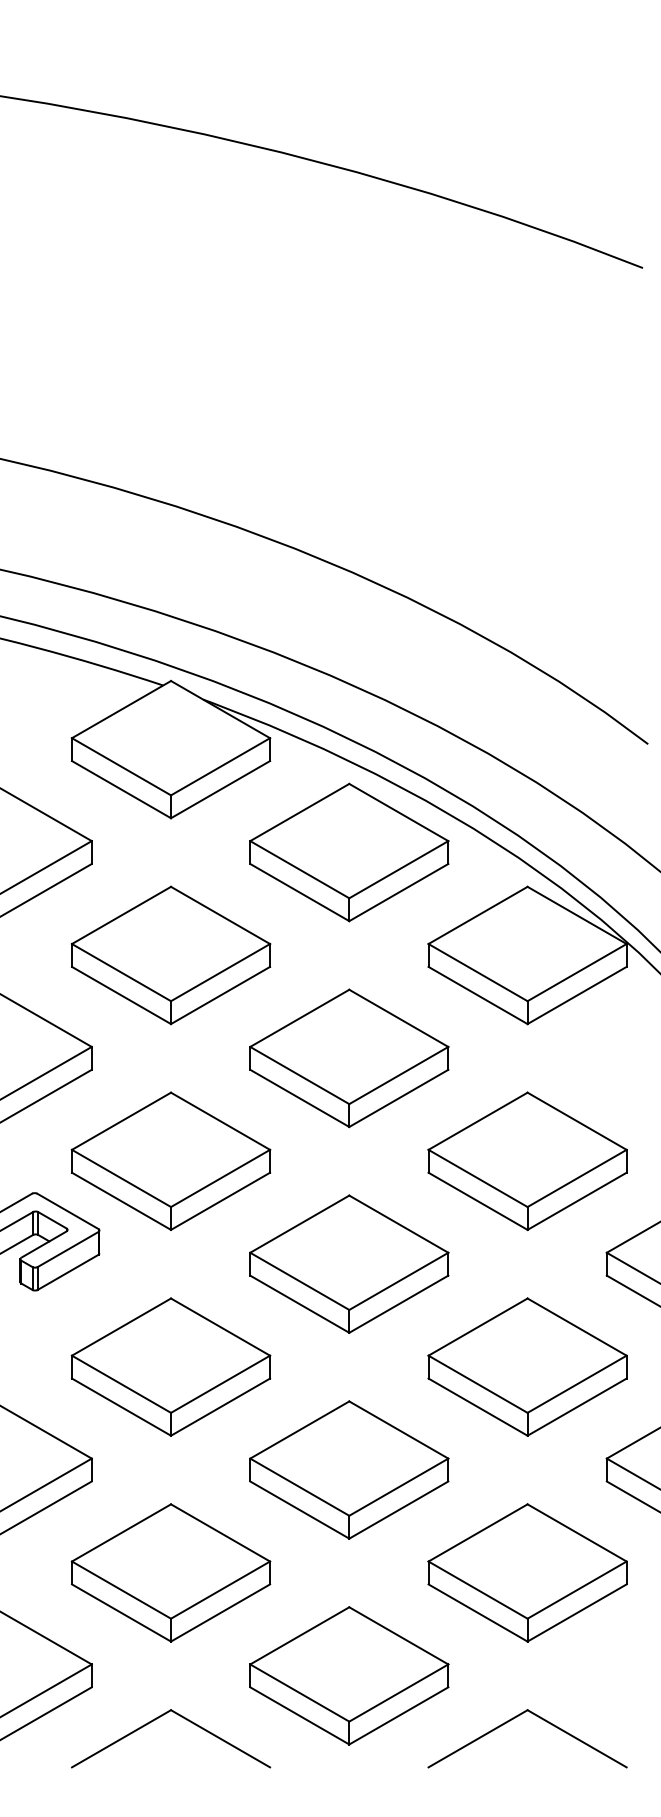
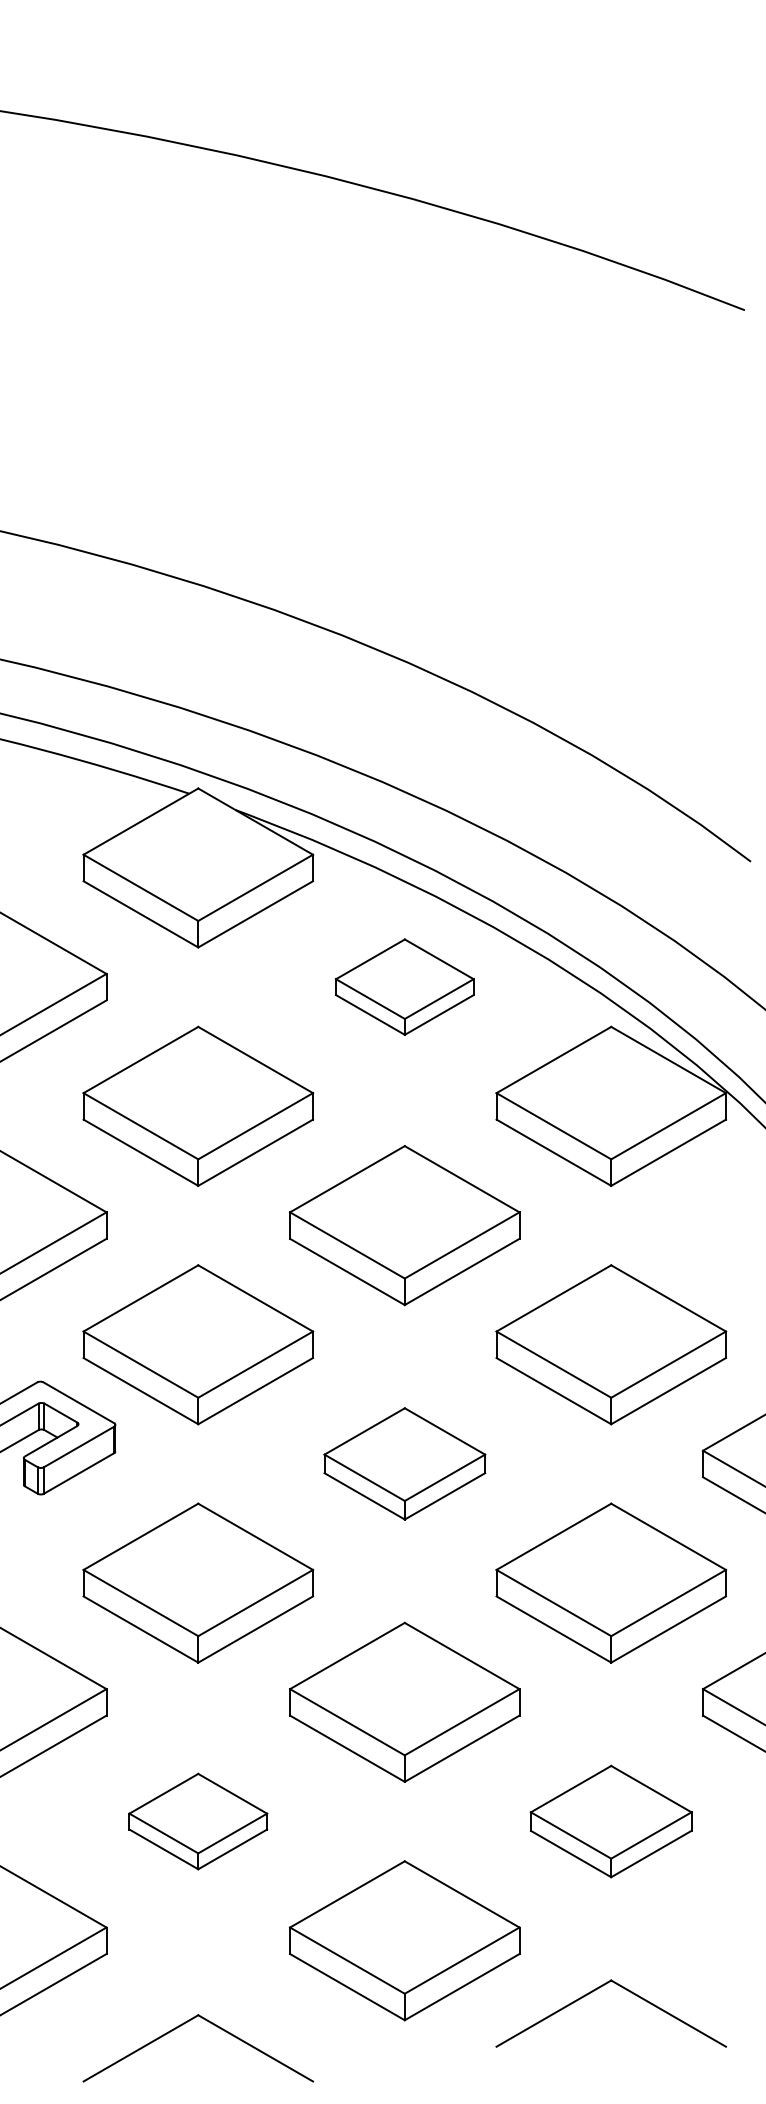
part: (349, 852) -> (405, 987), size x0.6
part: (349, 1263) -> (405, 1463), size x0.7
part: (170, 1572) -> (197, 1821), size x0.6
part: (527, 1572) -> (611, 1821), size x0.7
part: (181, 1717) -> (210, 2023), moved

